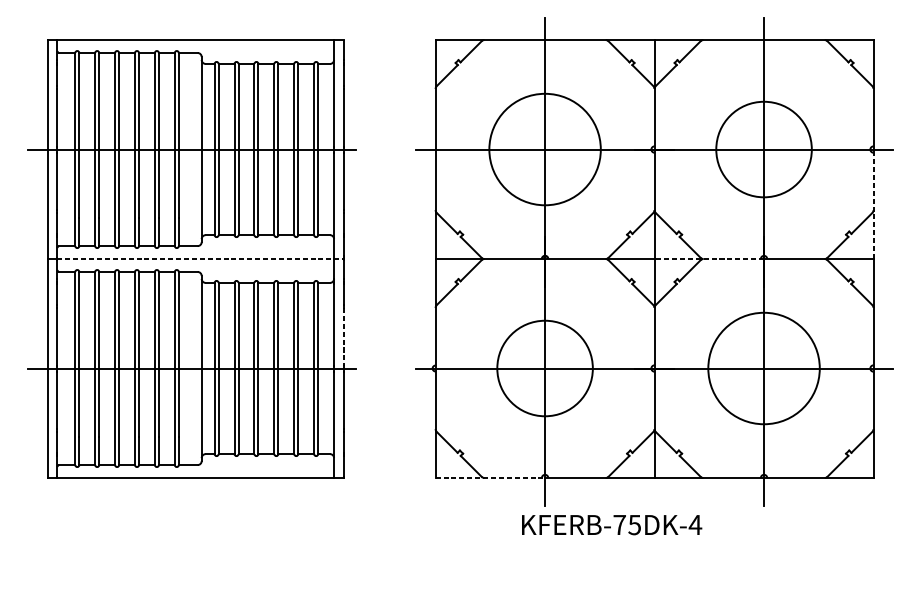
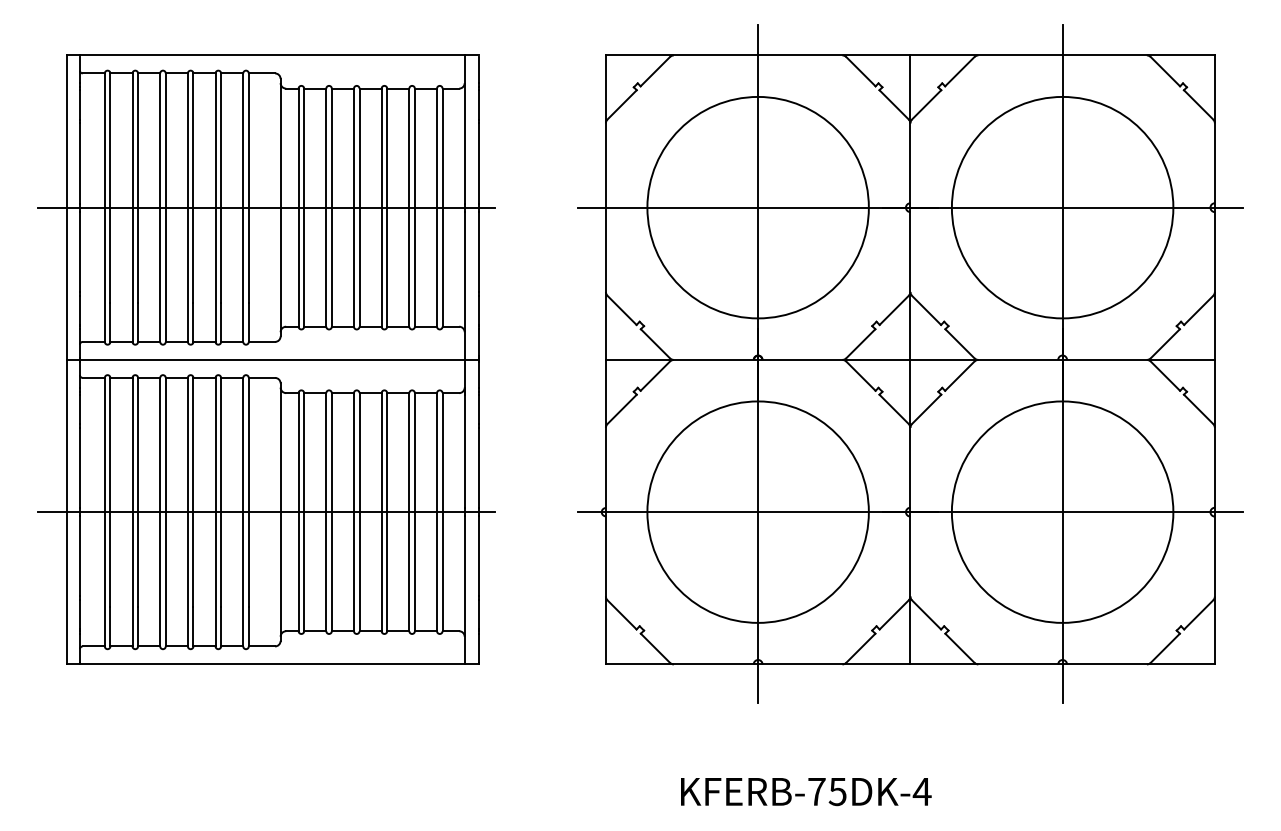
circle: (544, 149) -> (757, 207), size x1.43
circle: (763, 149) -> (1062, 207), size x1.67
line: (873, 204) -> (1214, 283), dashed -> solid
line: (200, 258) -> (279, 359), dashed -> solid
line: (709, 258) -> (986, 359), dashed -> solid
line: (344, 337) -> (478, 468), dashed -> solid
circle: (544, 368) -> (757, 511), size x1.67
circle: (763, 368) -> (1062, 511), size x1.43
line: (490, 478) -> (682, 664), dashed -> solid
text: (612, 525) -> (806, 792), moved

